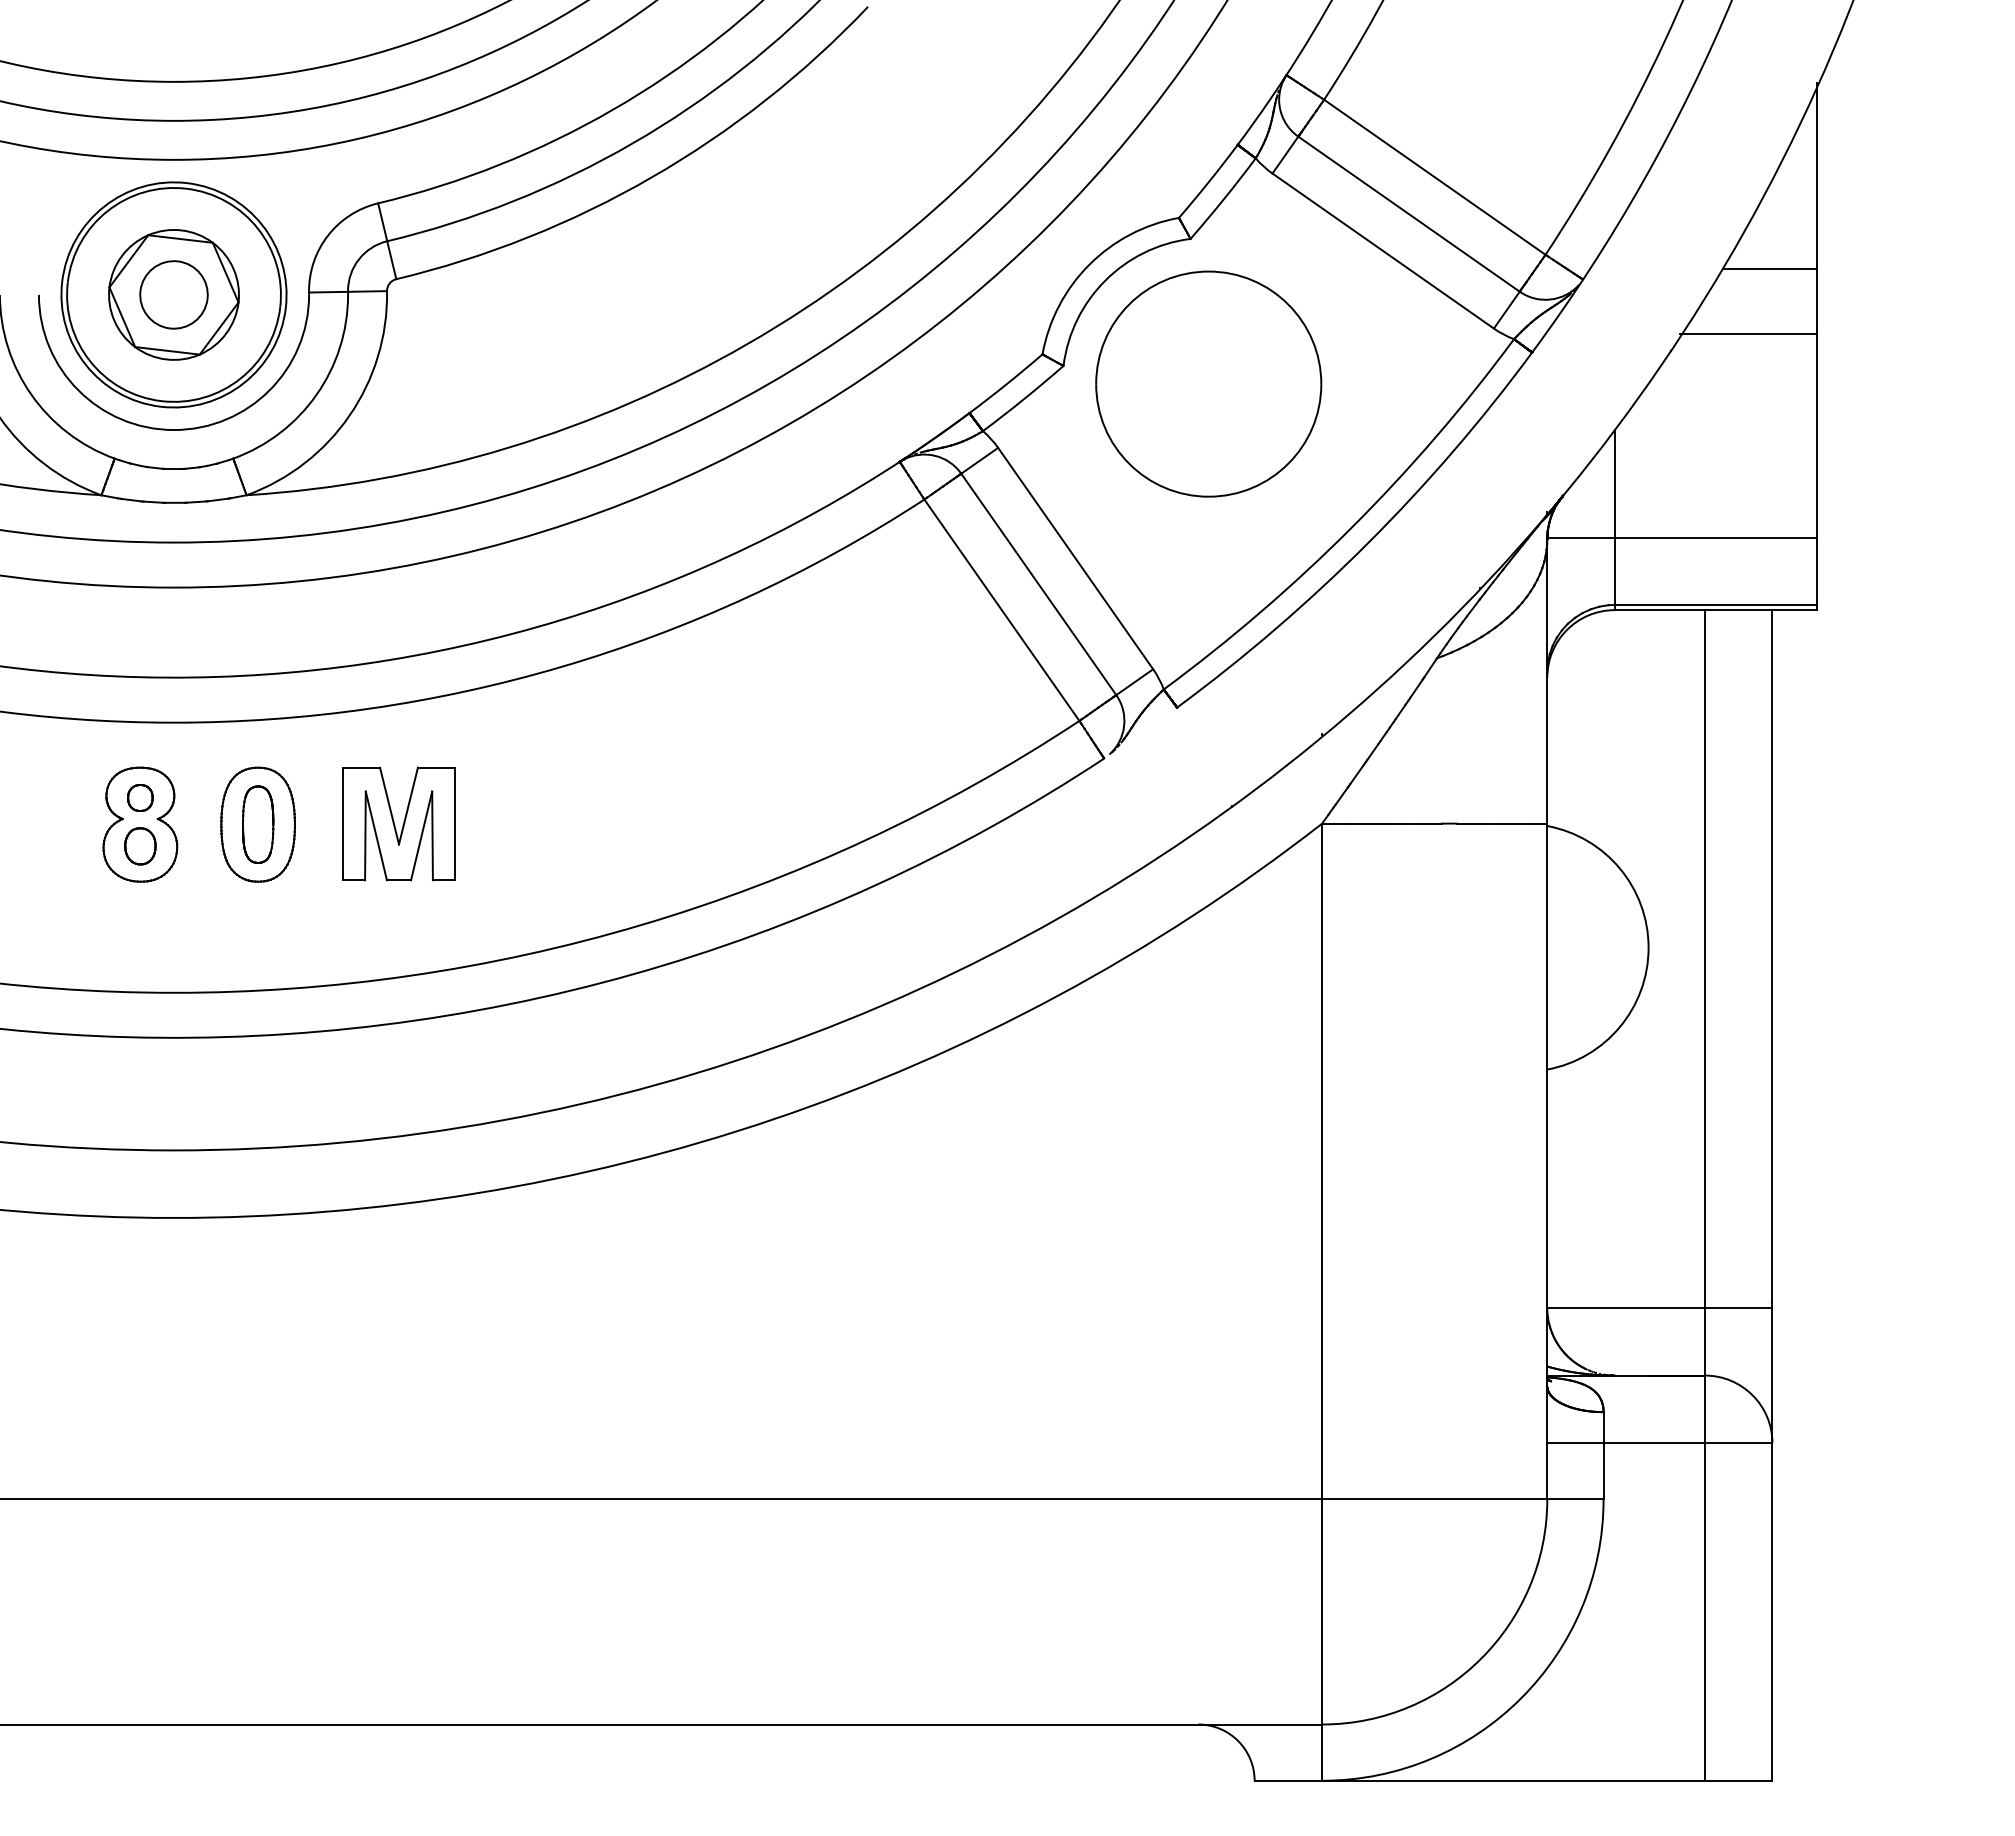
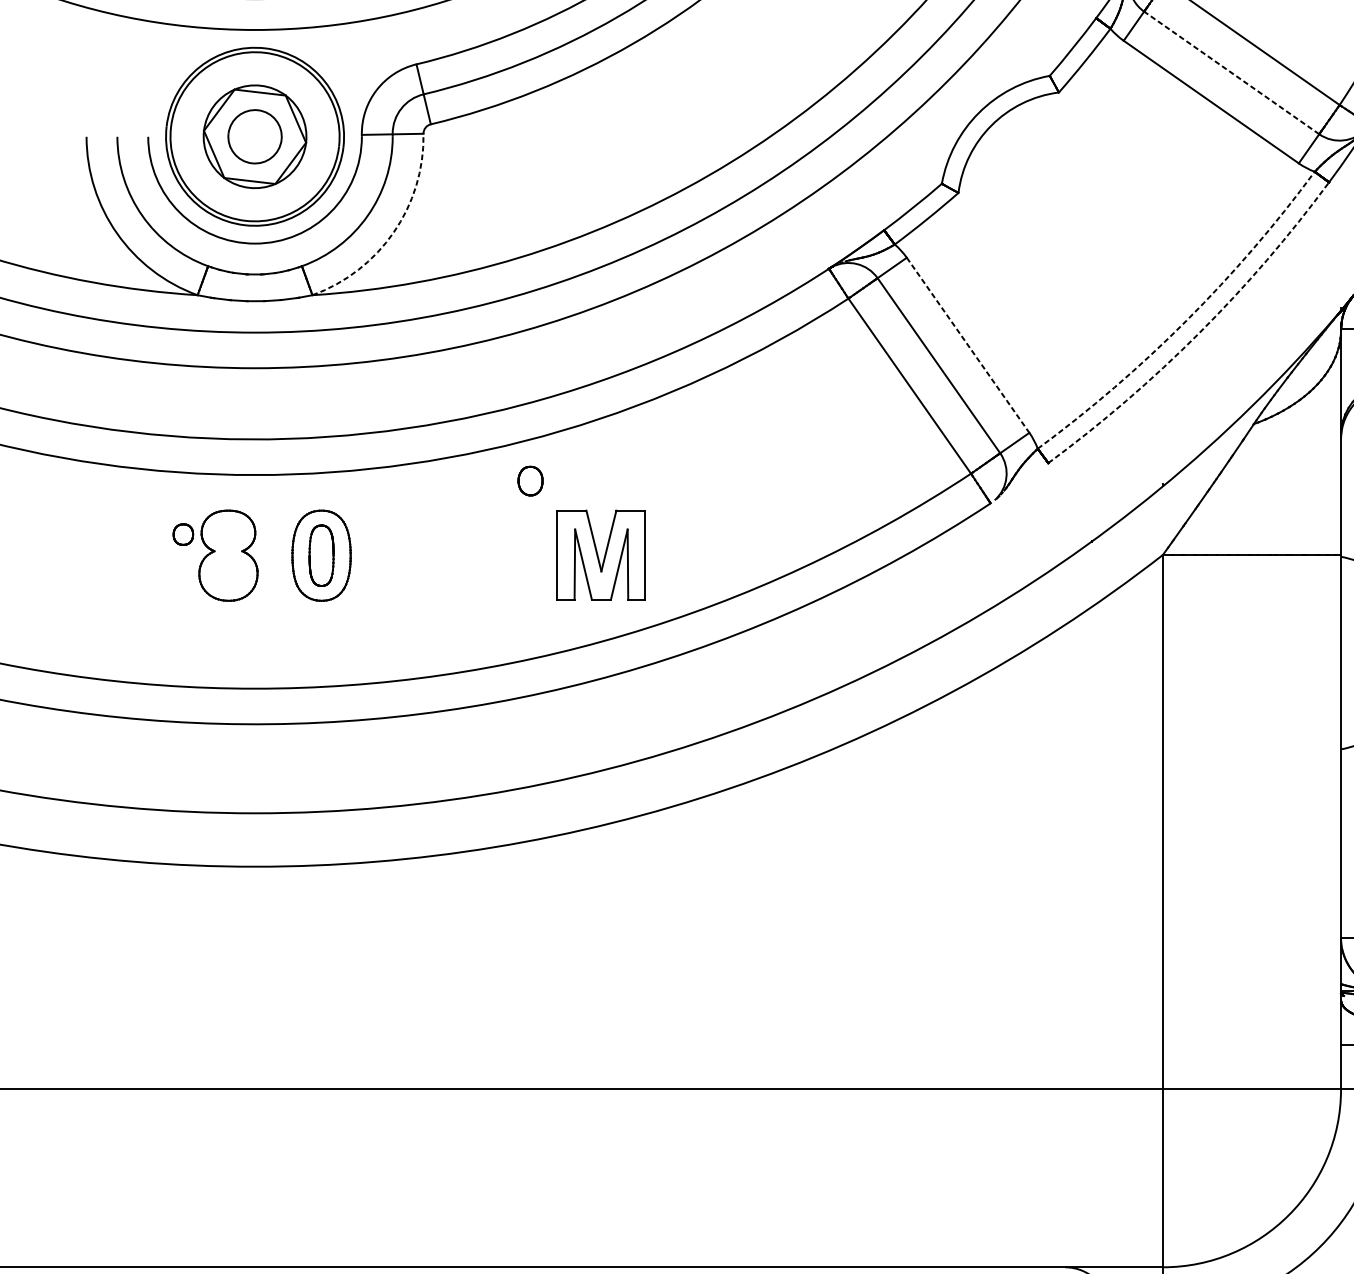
line: (1408, 213) -> (1231, 72), solid -> dashed
part: (1208, 383) -> (1073, 206), removed
arc: (349, 415) -> (393, 232), solid -> dashed
arc: (1352, 527) -> (1187, 320), solid -> dashed
arc: (1367, 543) -> (1198, 333), solid -> dashed
line: (1075, 559) -> (967, 346), solid -> dashed
part: (140, 797) -> (183, 534), moved
part: (398, 823) -> (601, 554), moved
part: (140, 846) -> (530, 481), moved

